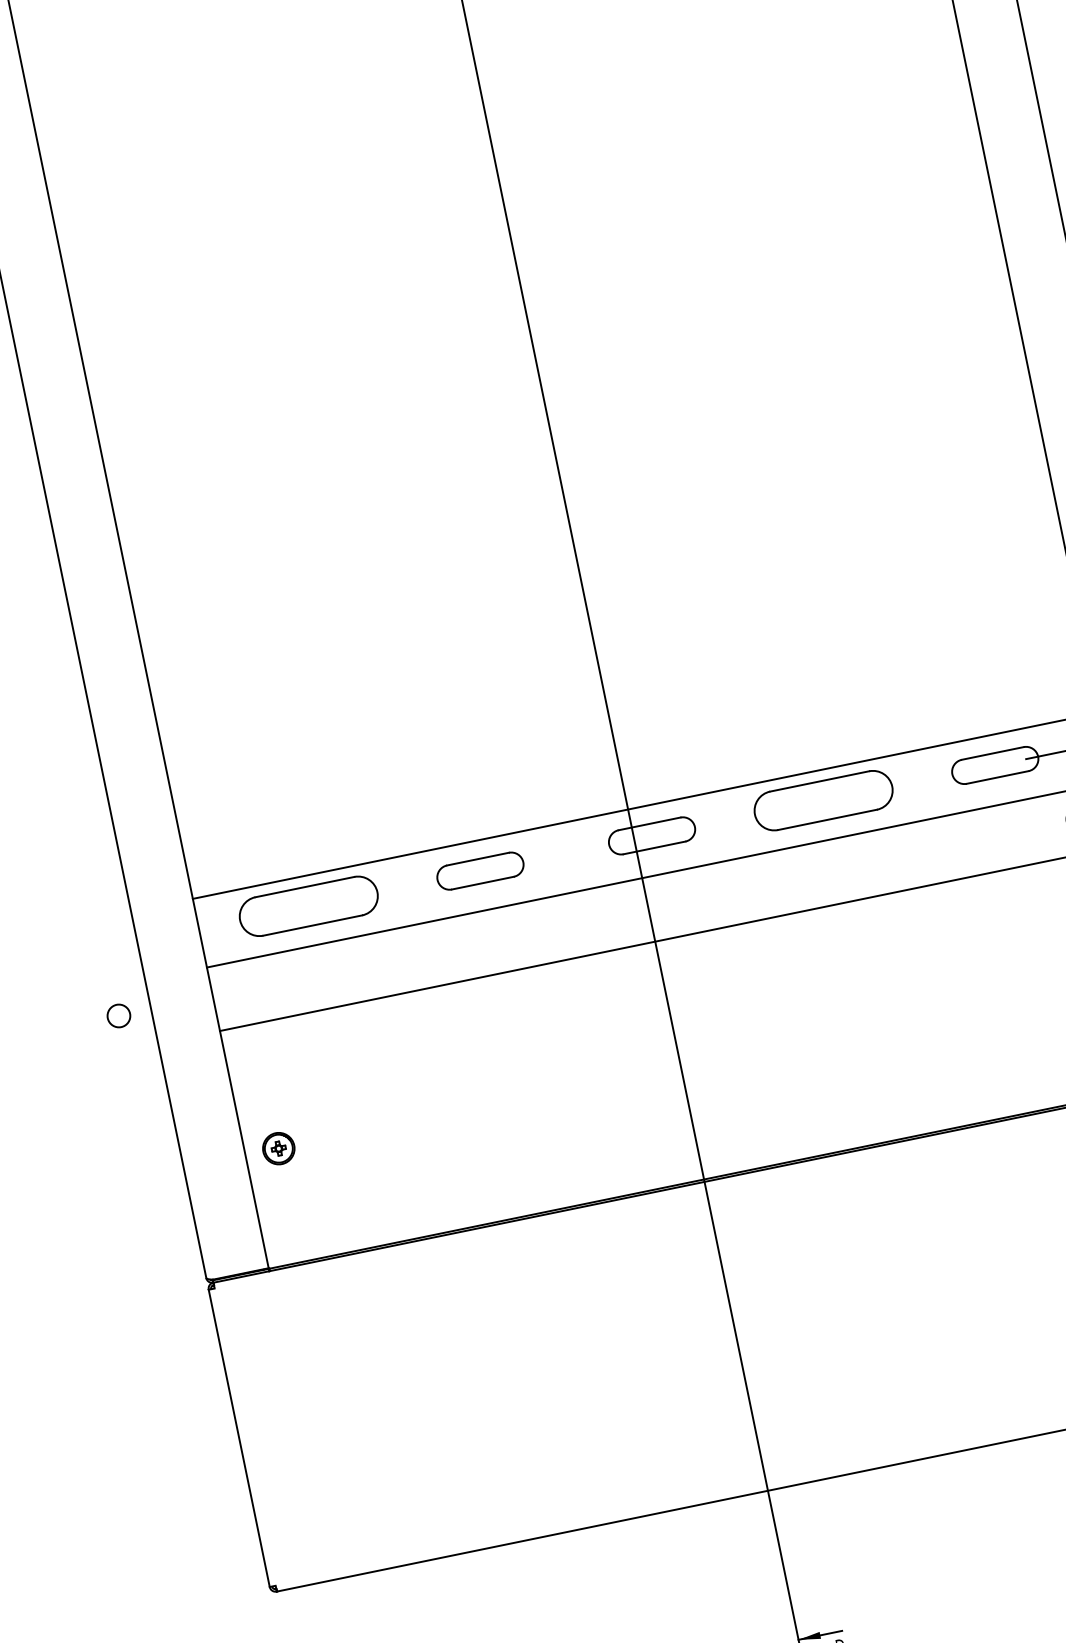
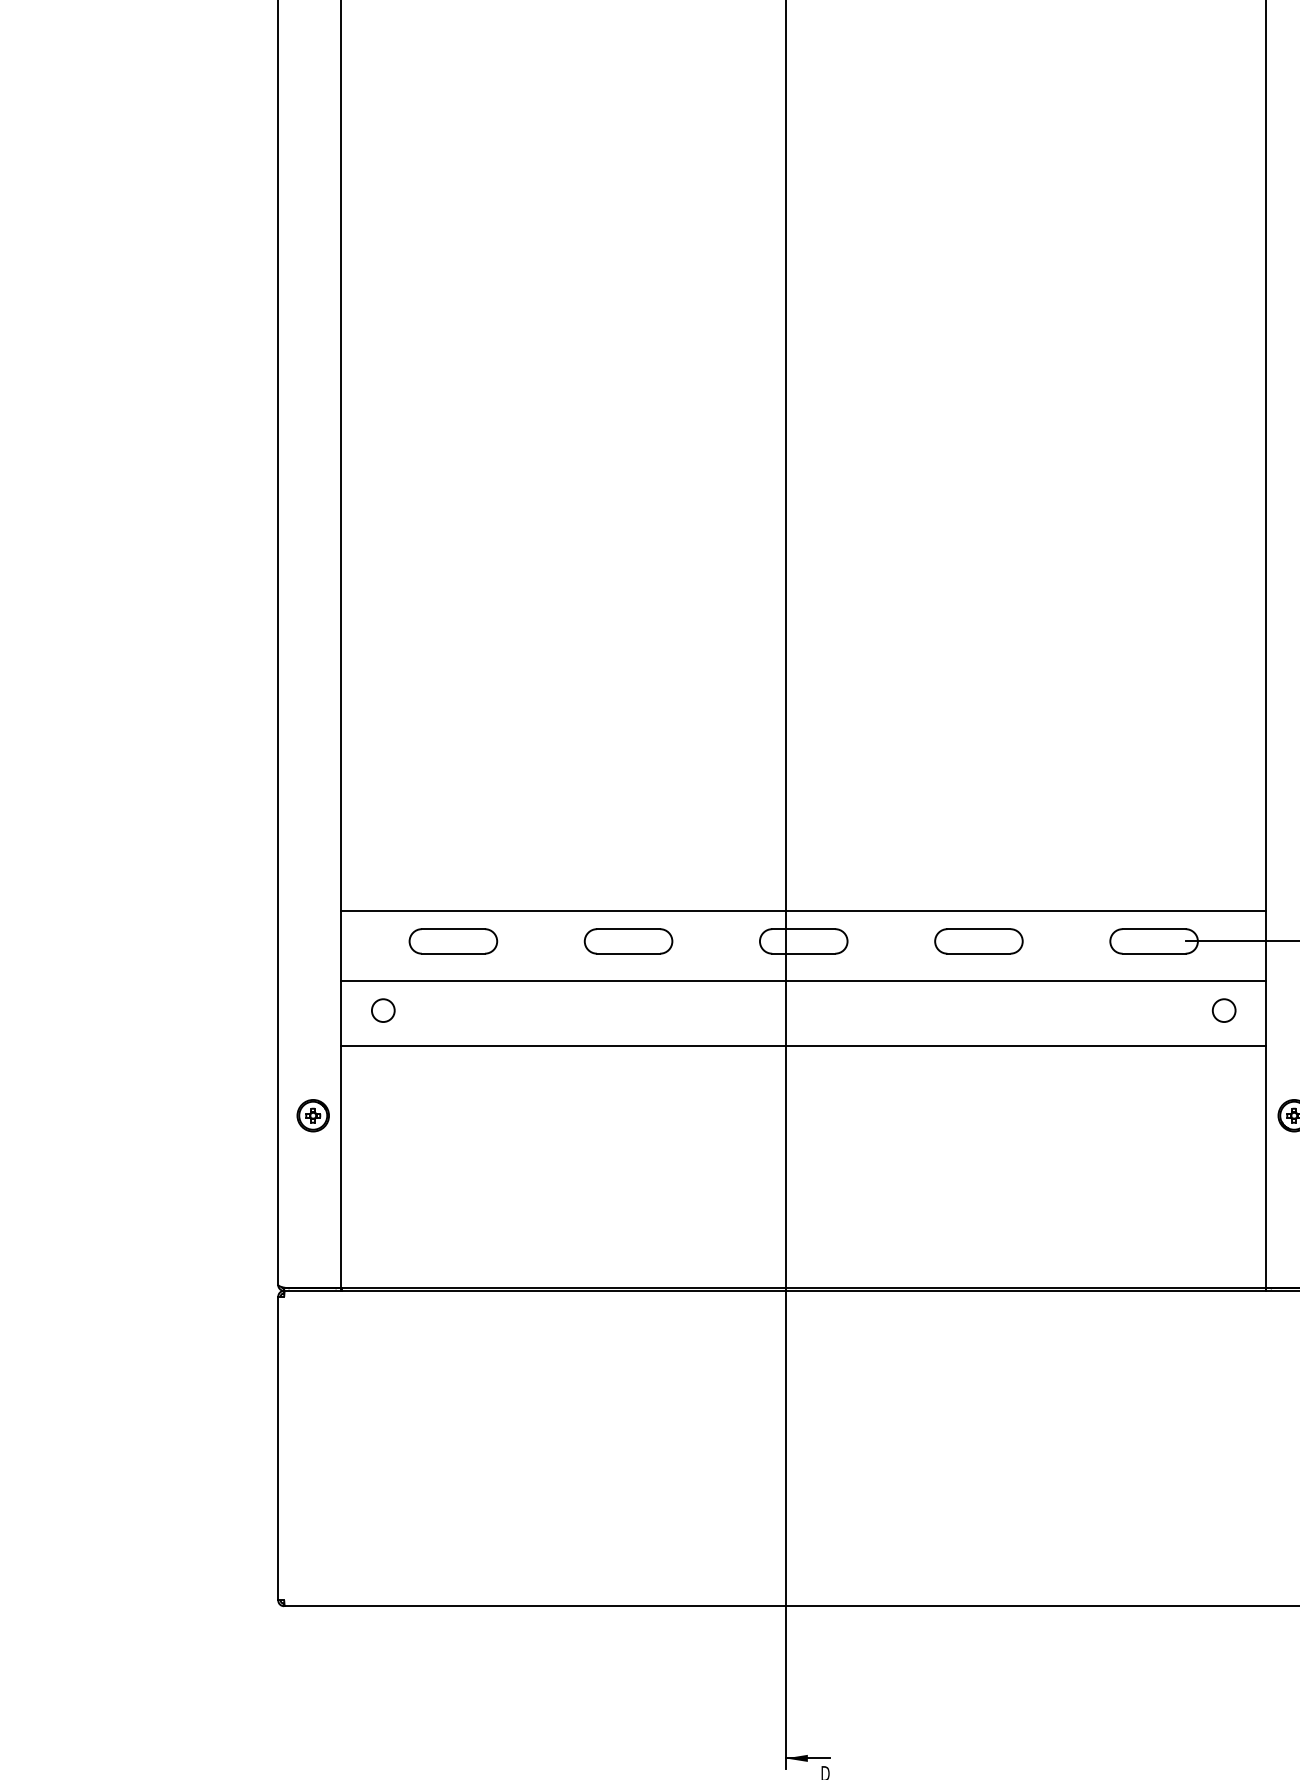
part: (823, 800) -> (978, 941), size x0.62
part: (308, 906) -> (453, 941), size x0.62
circle: (119, 1015) -> (383, 1010), moved
part: (278, 1148) -> (312, 1115), moved

